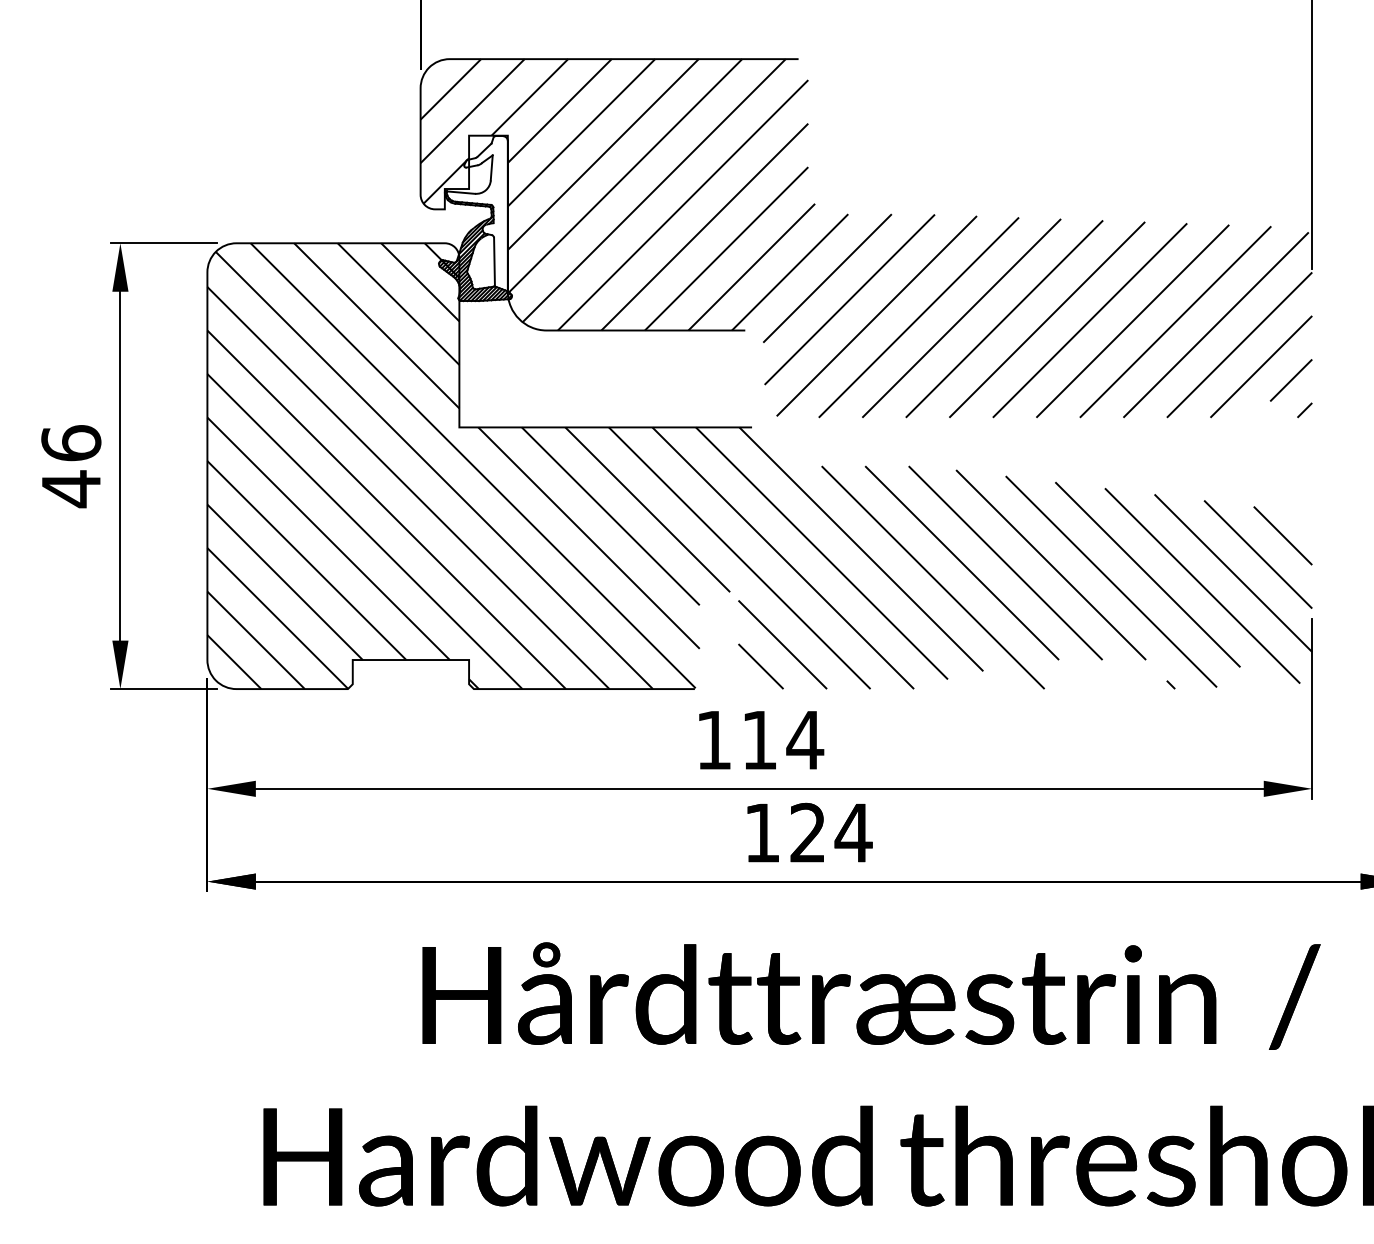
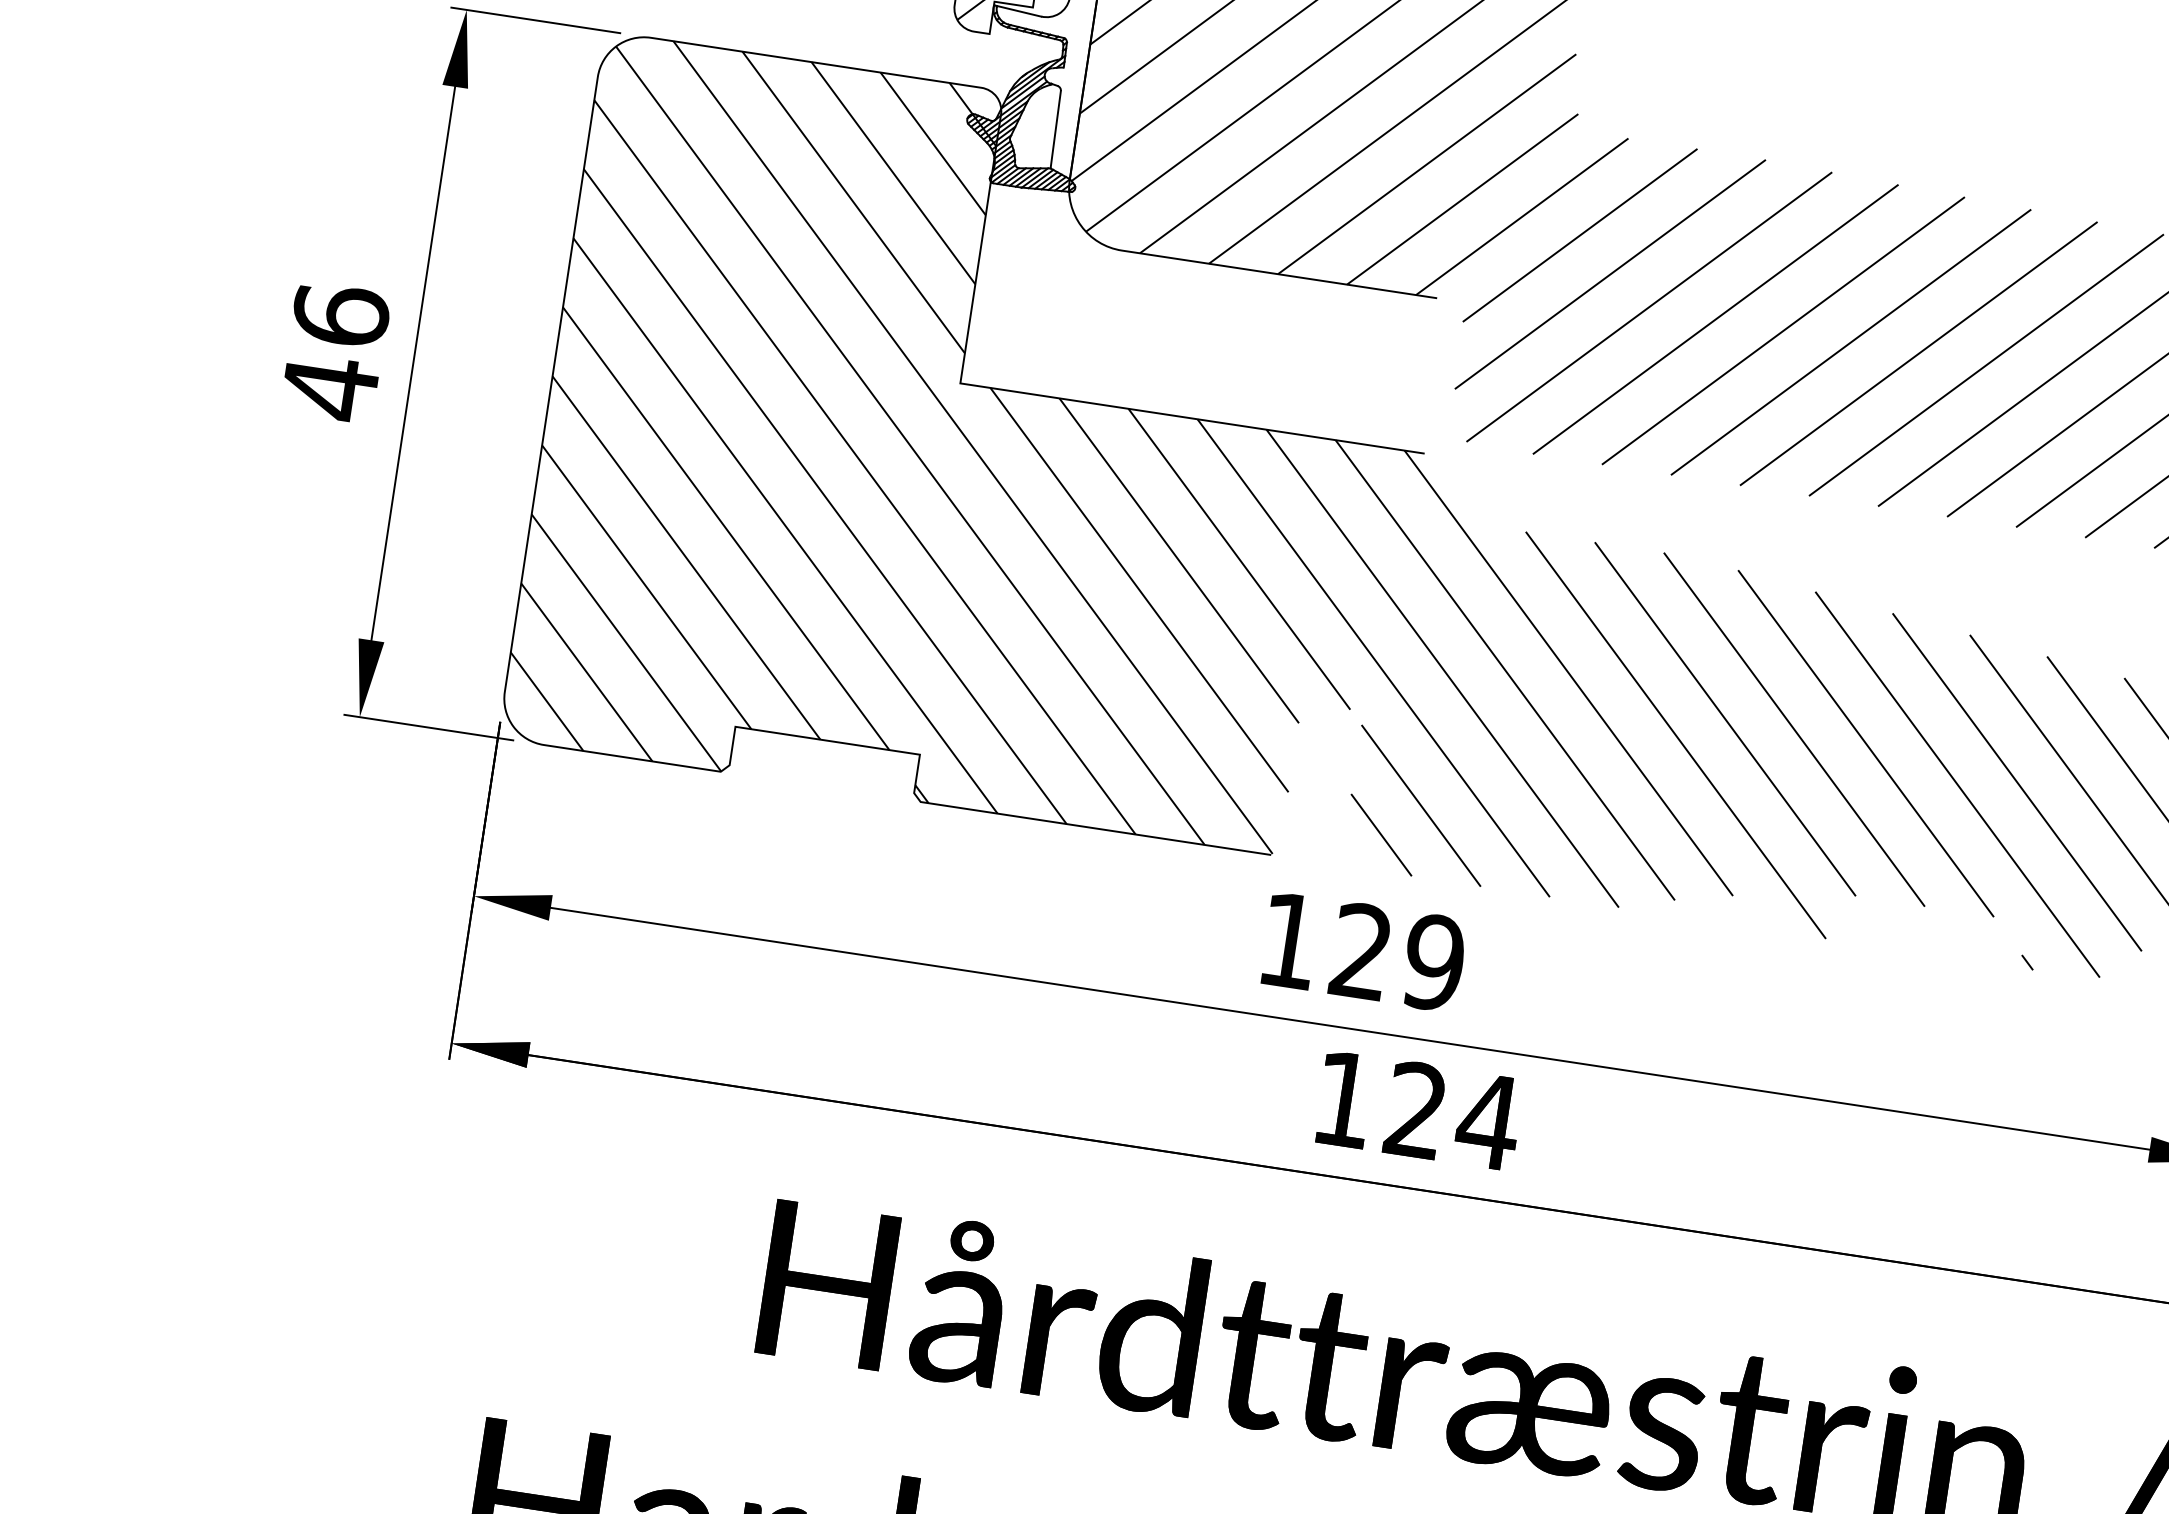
text: (783, 740) -> (1399, 957), 114 -> 129

